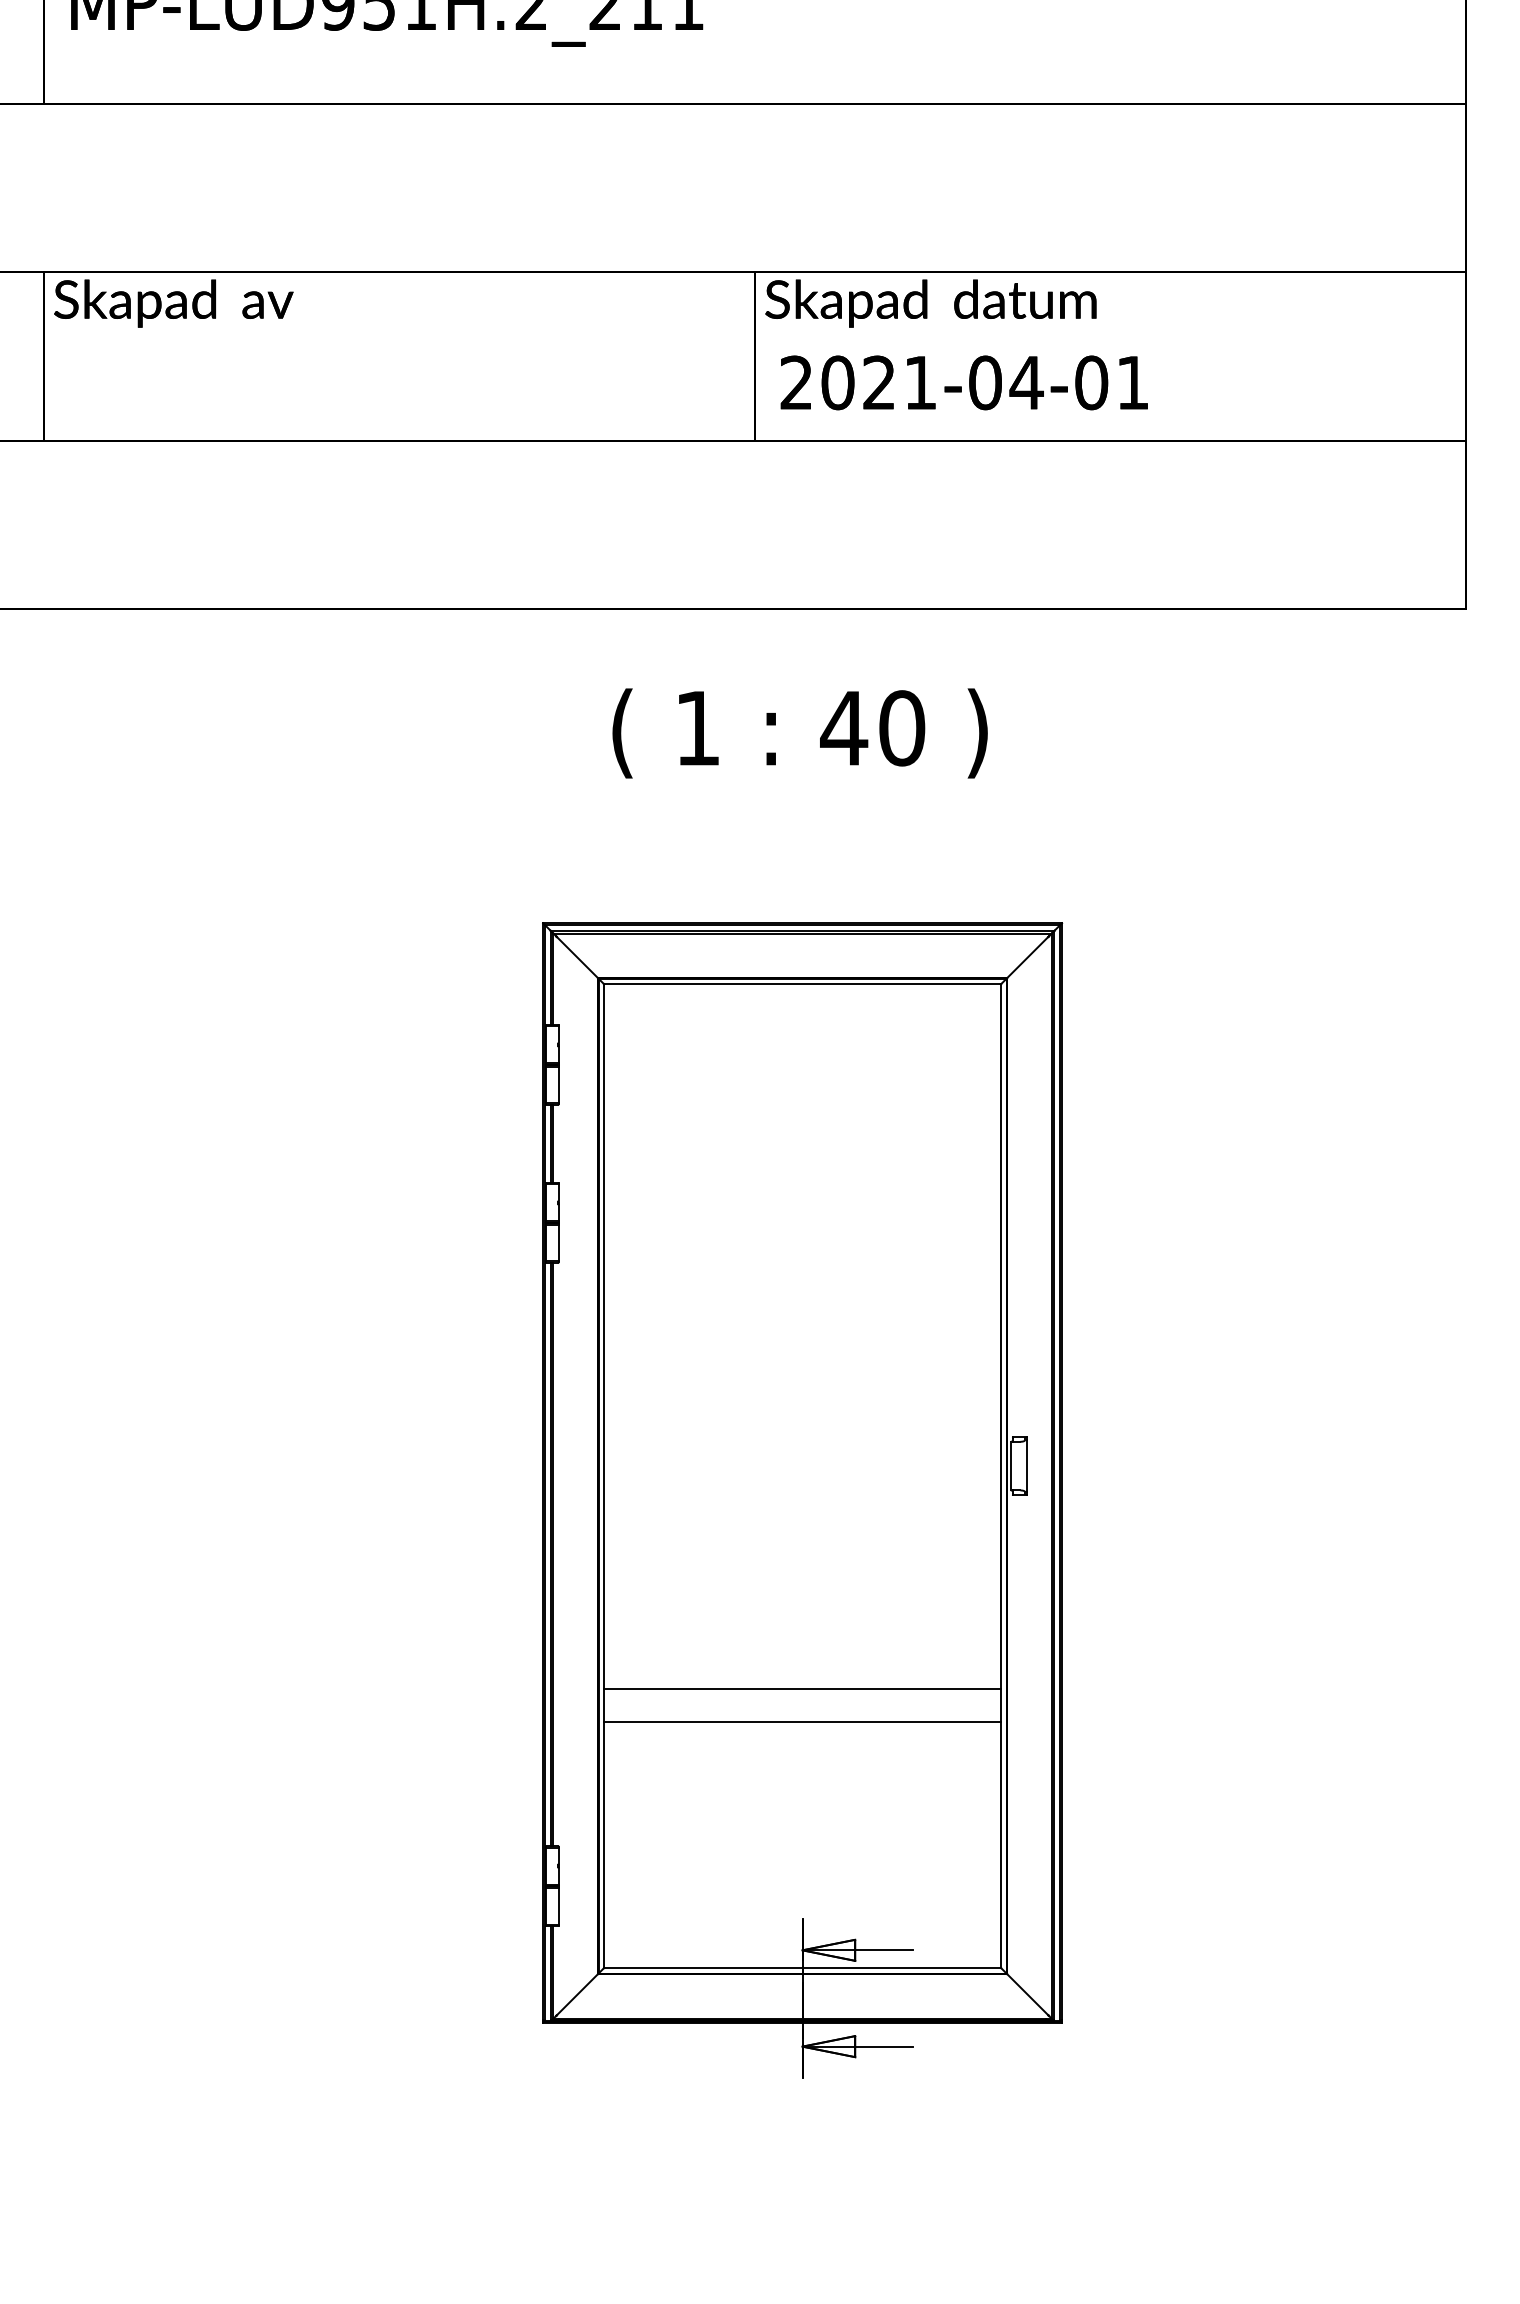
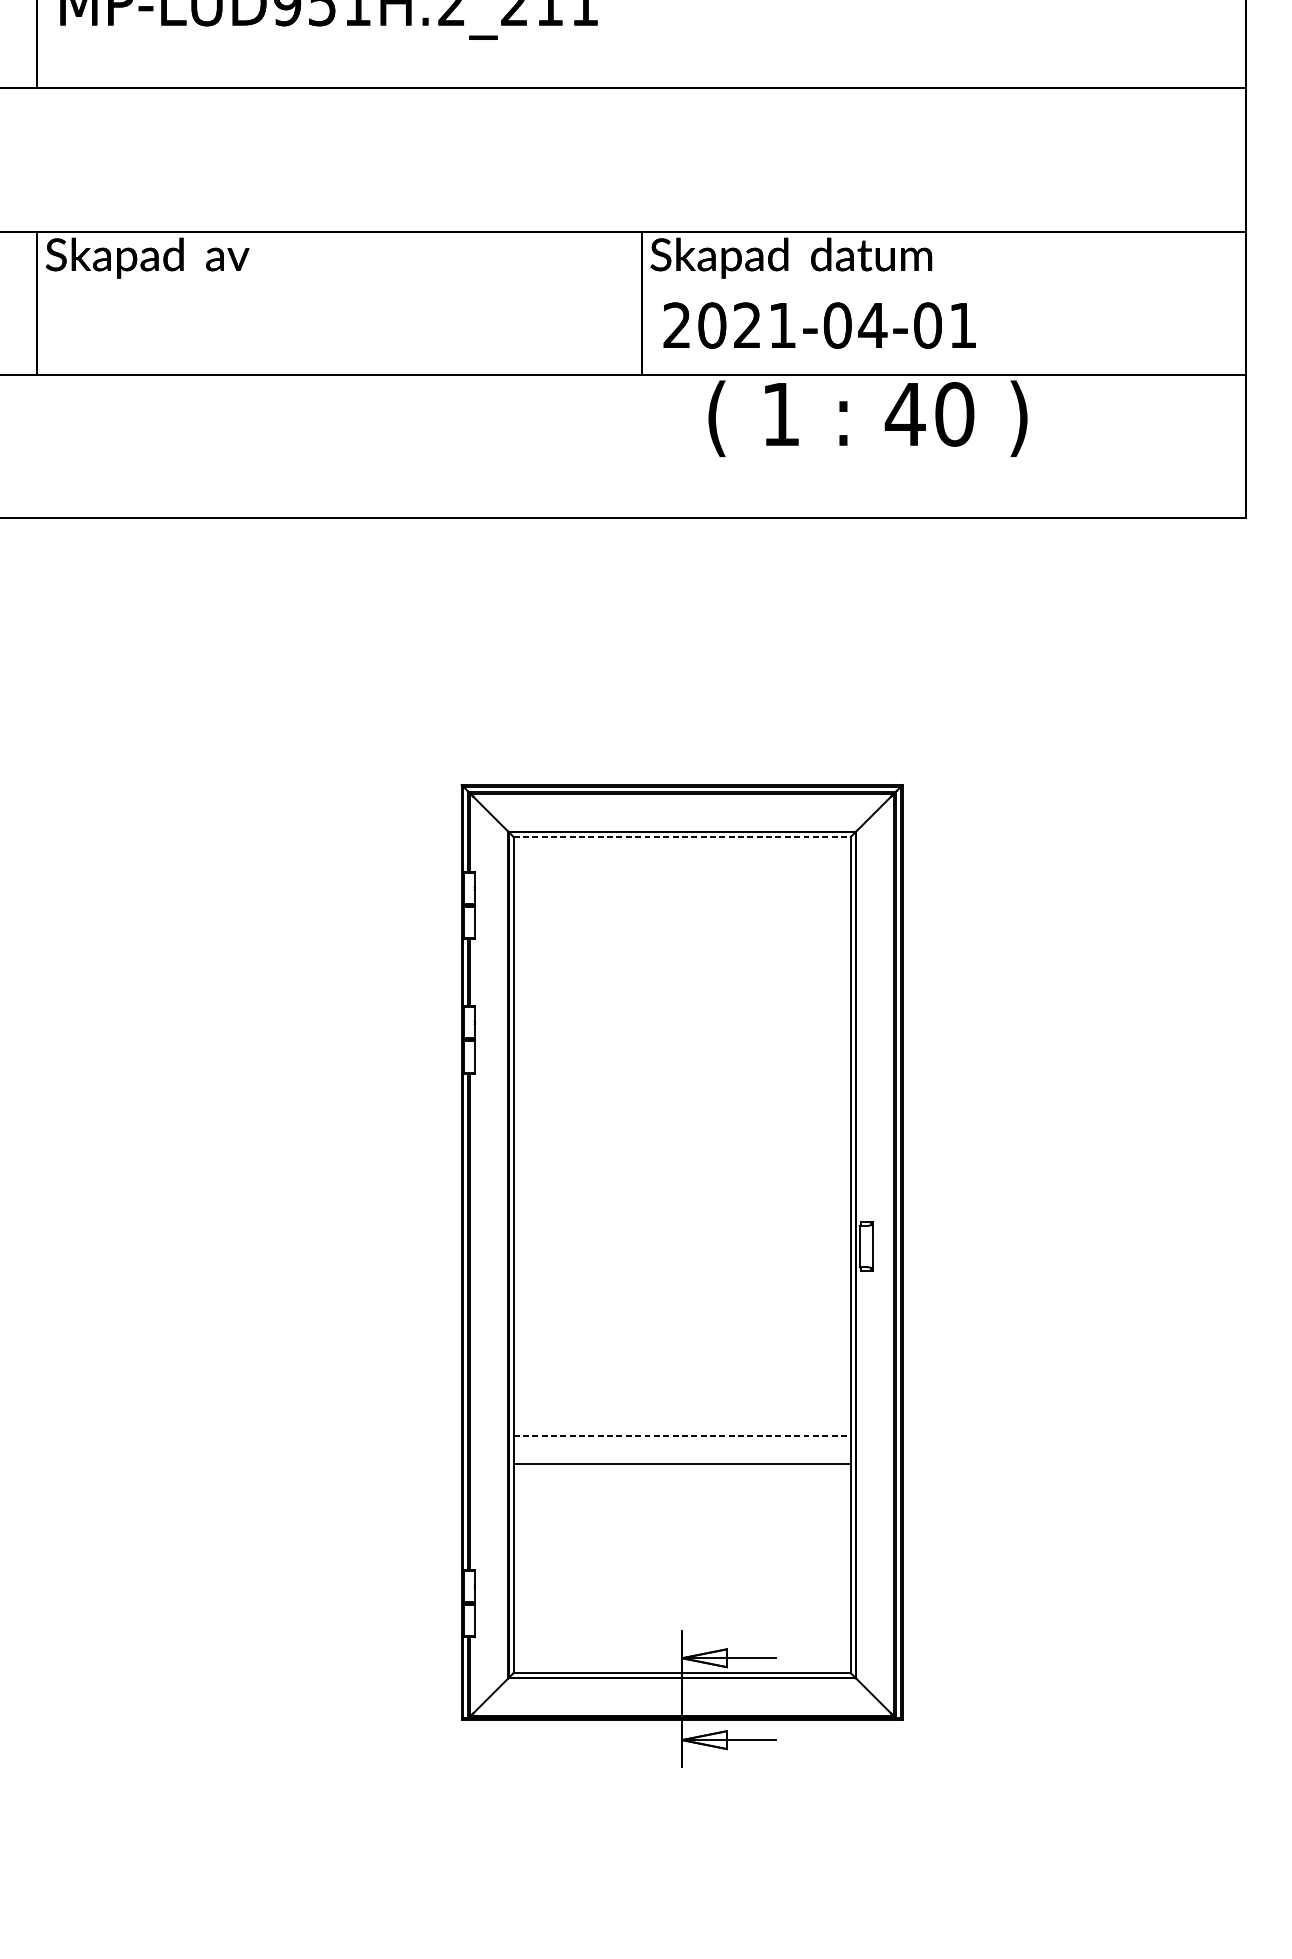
text: (799, 733) -> (867, 418), moved
line: (803, 984) -> (682, 837), solid -> dashed
line: (803, 1688) -> (682, 1435), solid -> dashed

